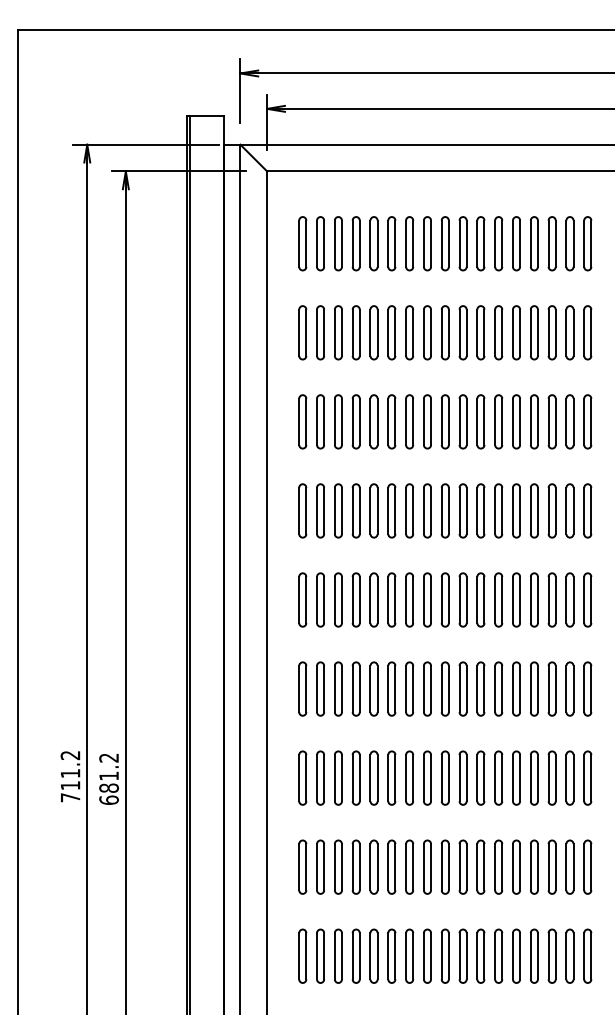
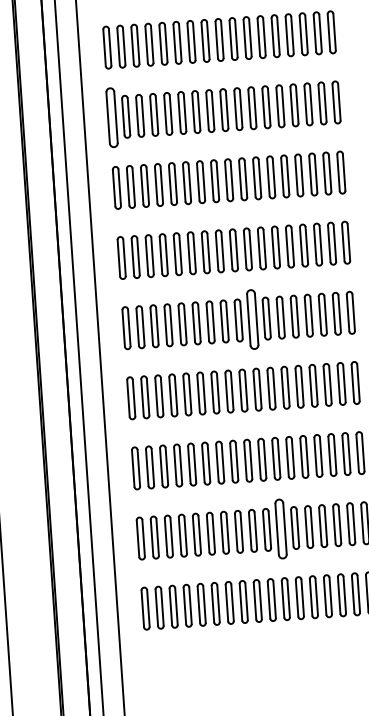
part: (302, 332) -> (111, 117), size x1.4
part: (462, 599) -> (252, 319), size x1.4
part: (480, 866) -> (280, 528), size x1.4

